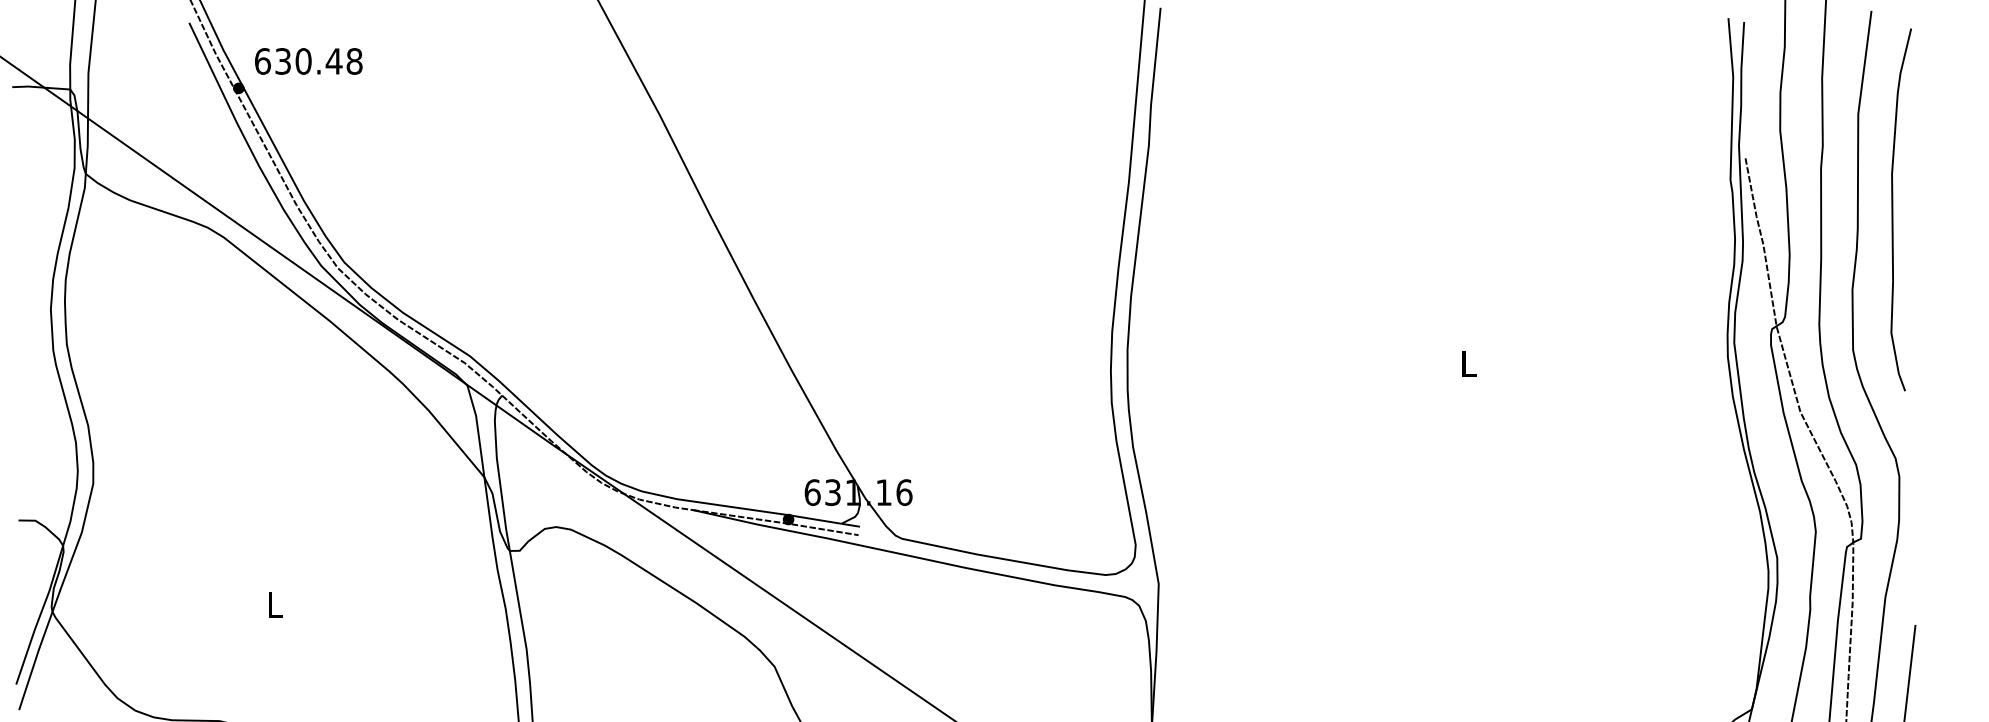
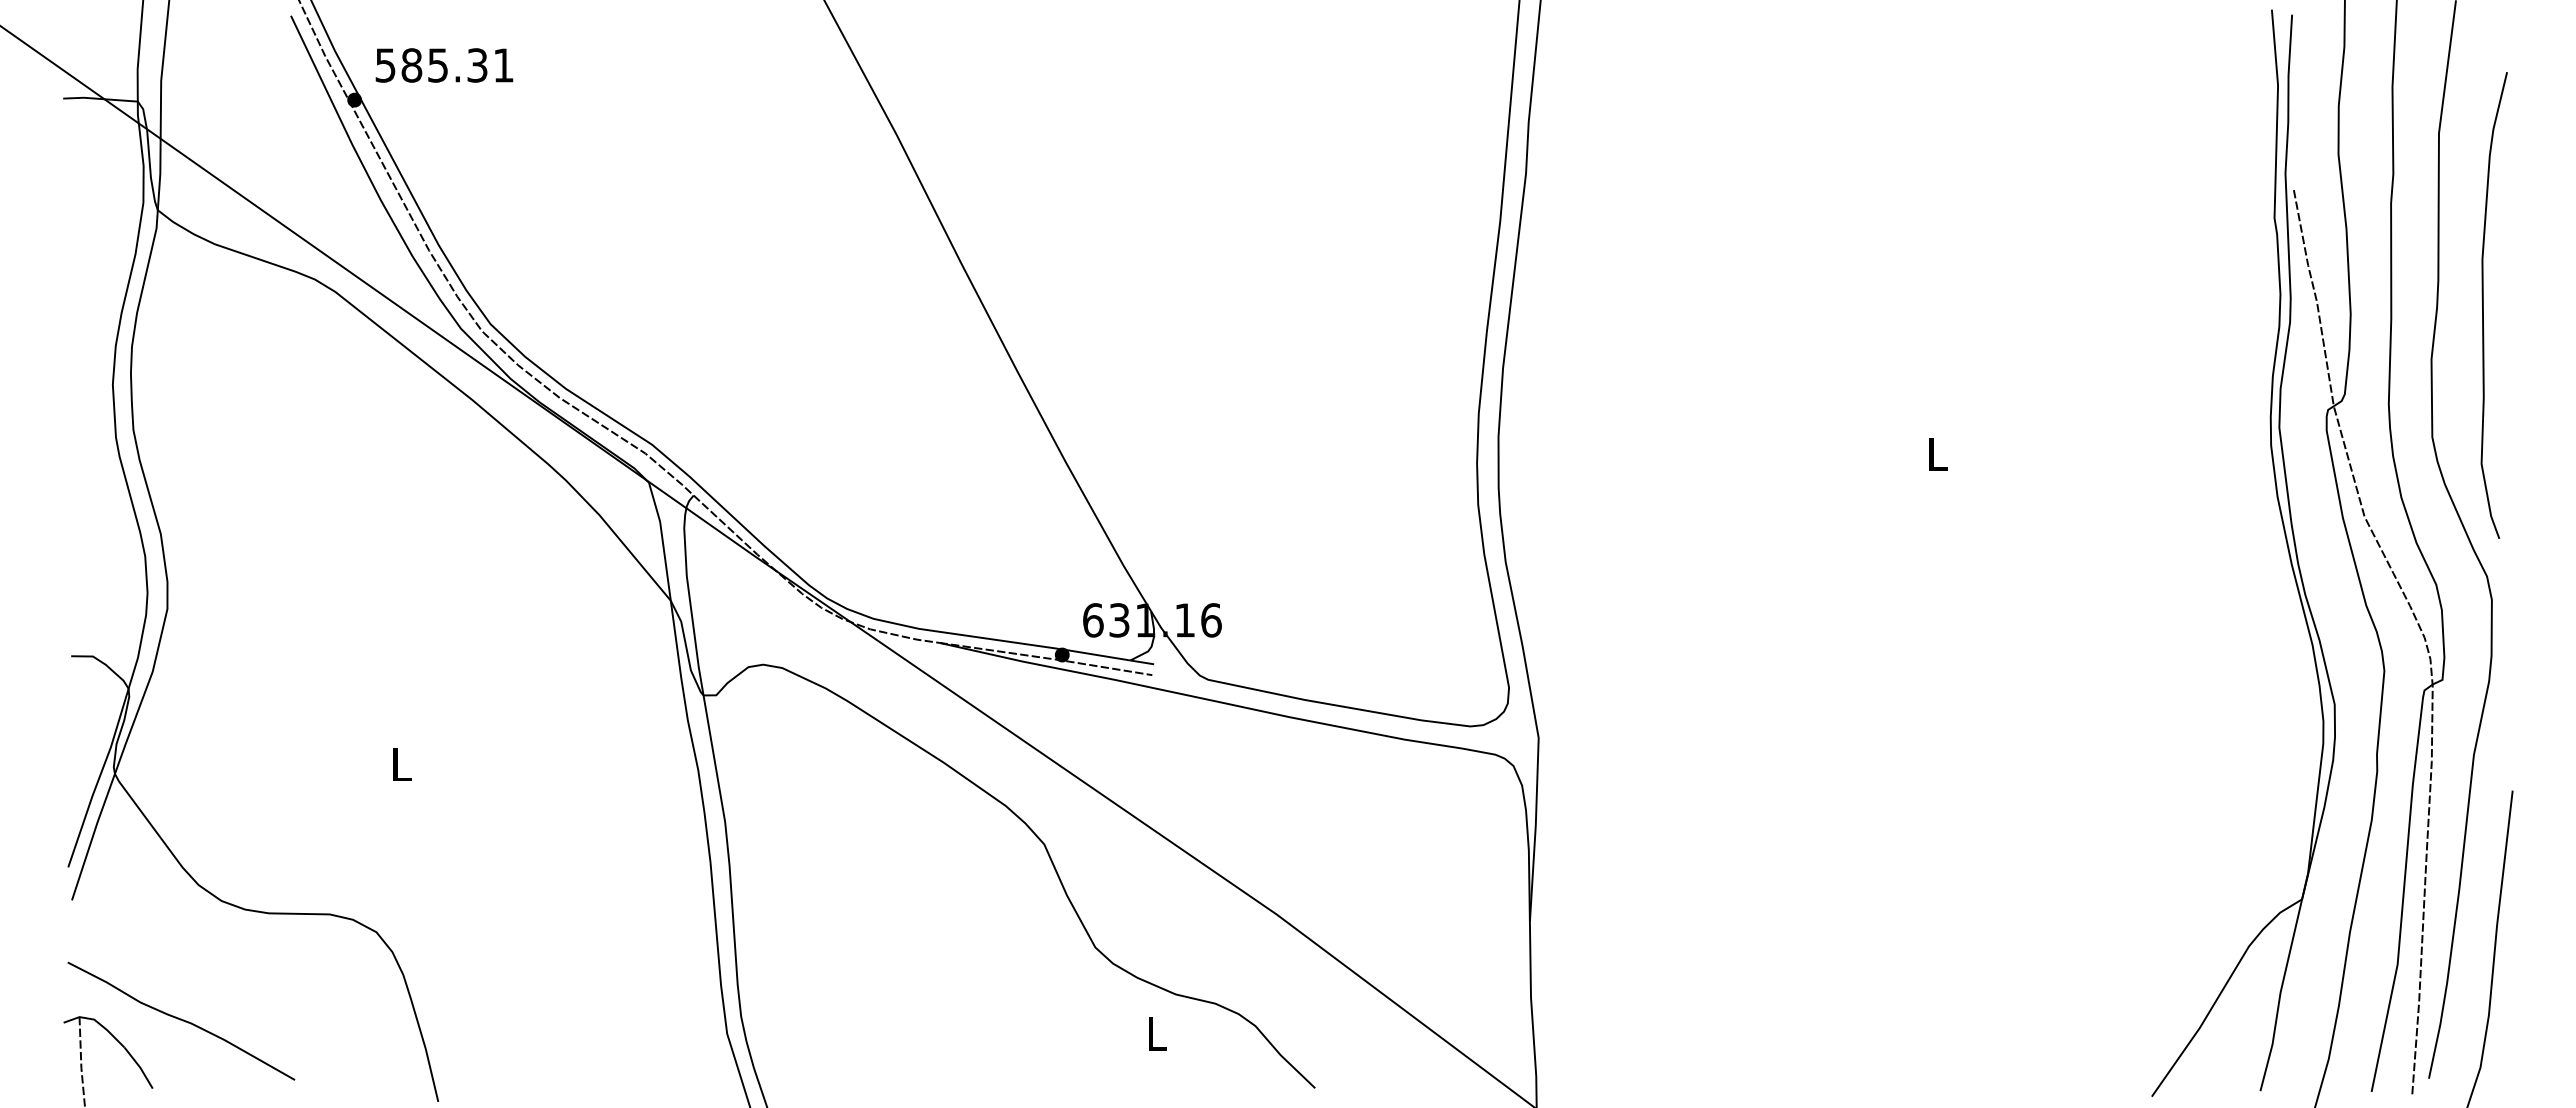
text: (308, 61) -> (444, 65), 630.48 -> 585.31
curve: (1892, 209) -> (2483, 305), moved

